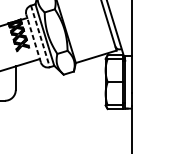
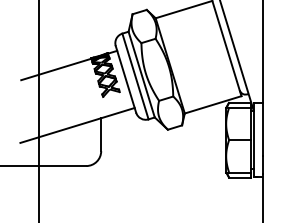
line: (40, 36) -> (135, 76), dashed -> solid
line: (33, 38) -> (125, 79), dashed -> solid

